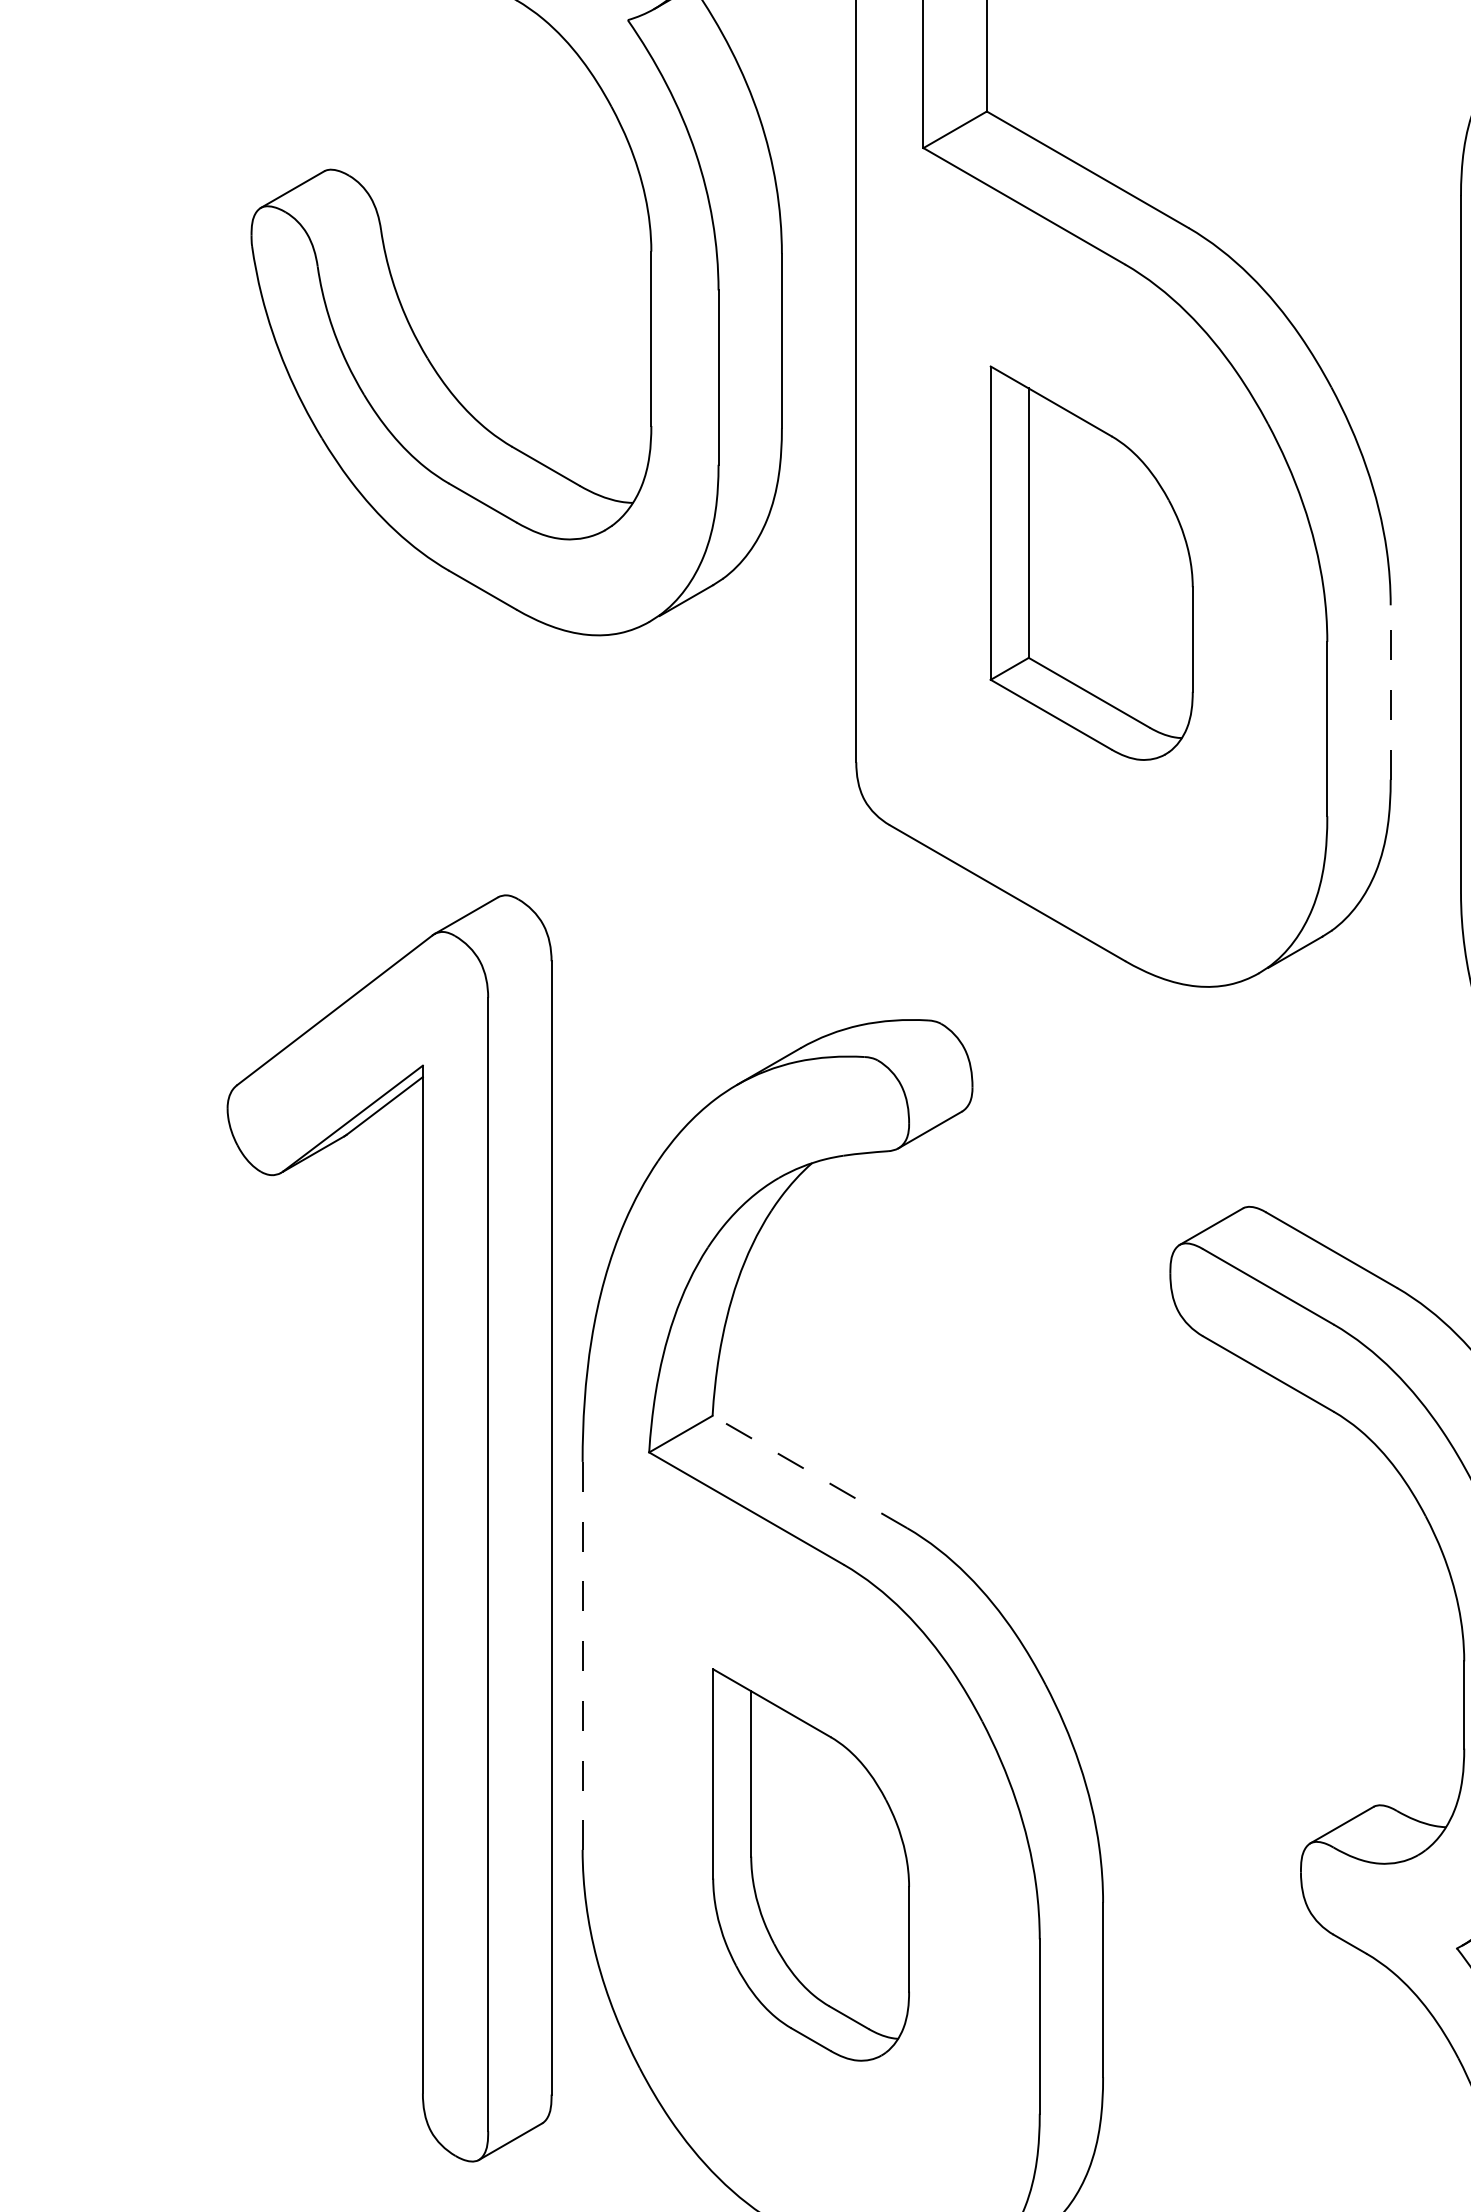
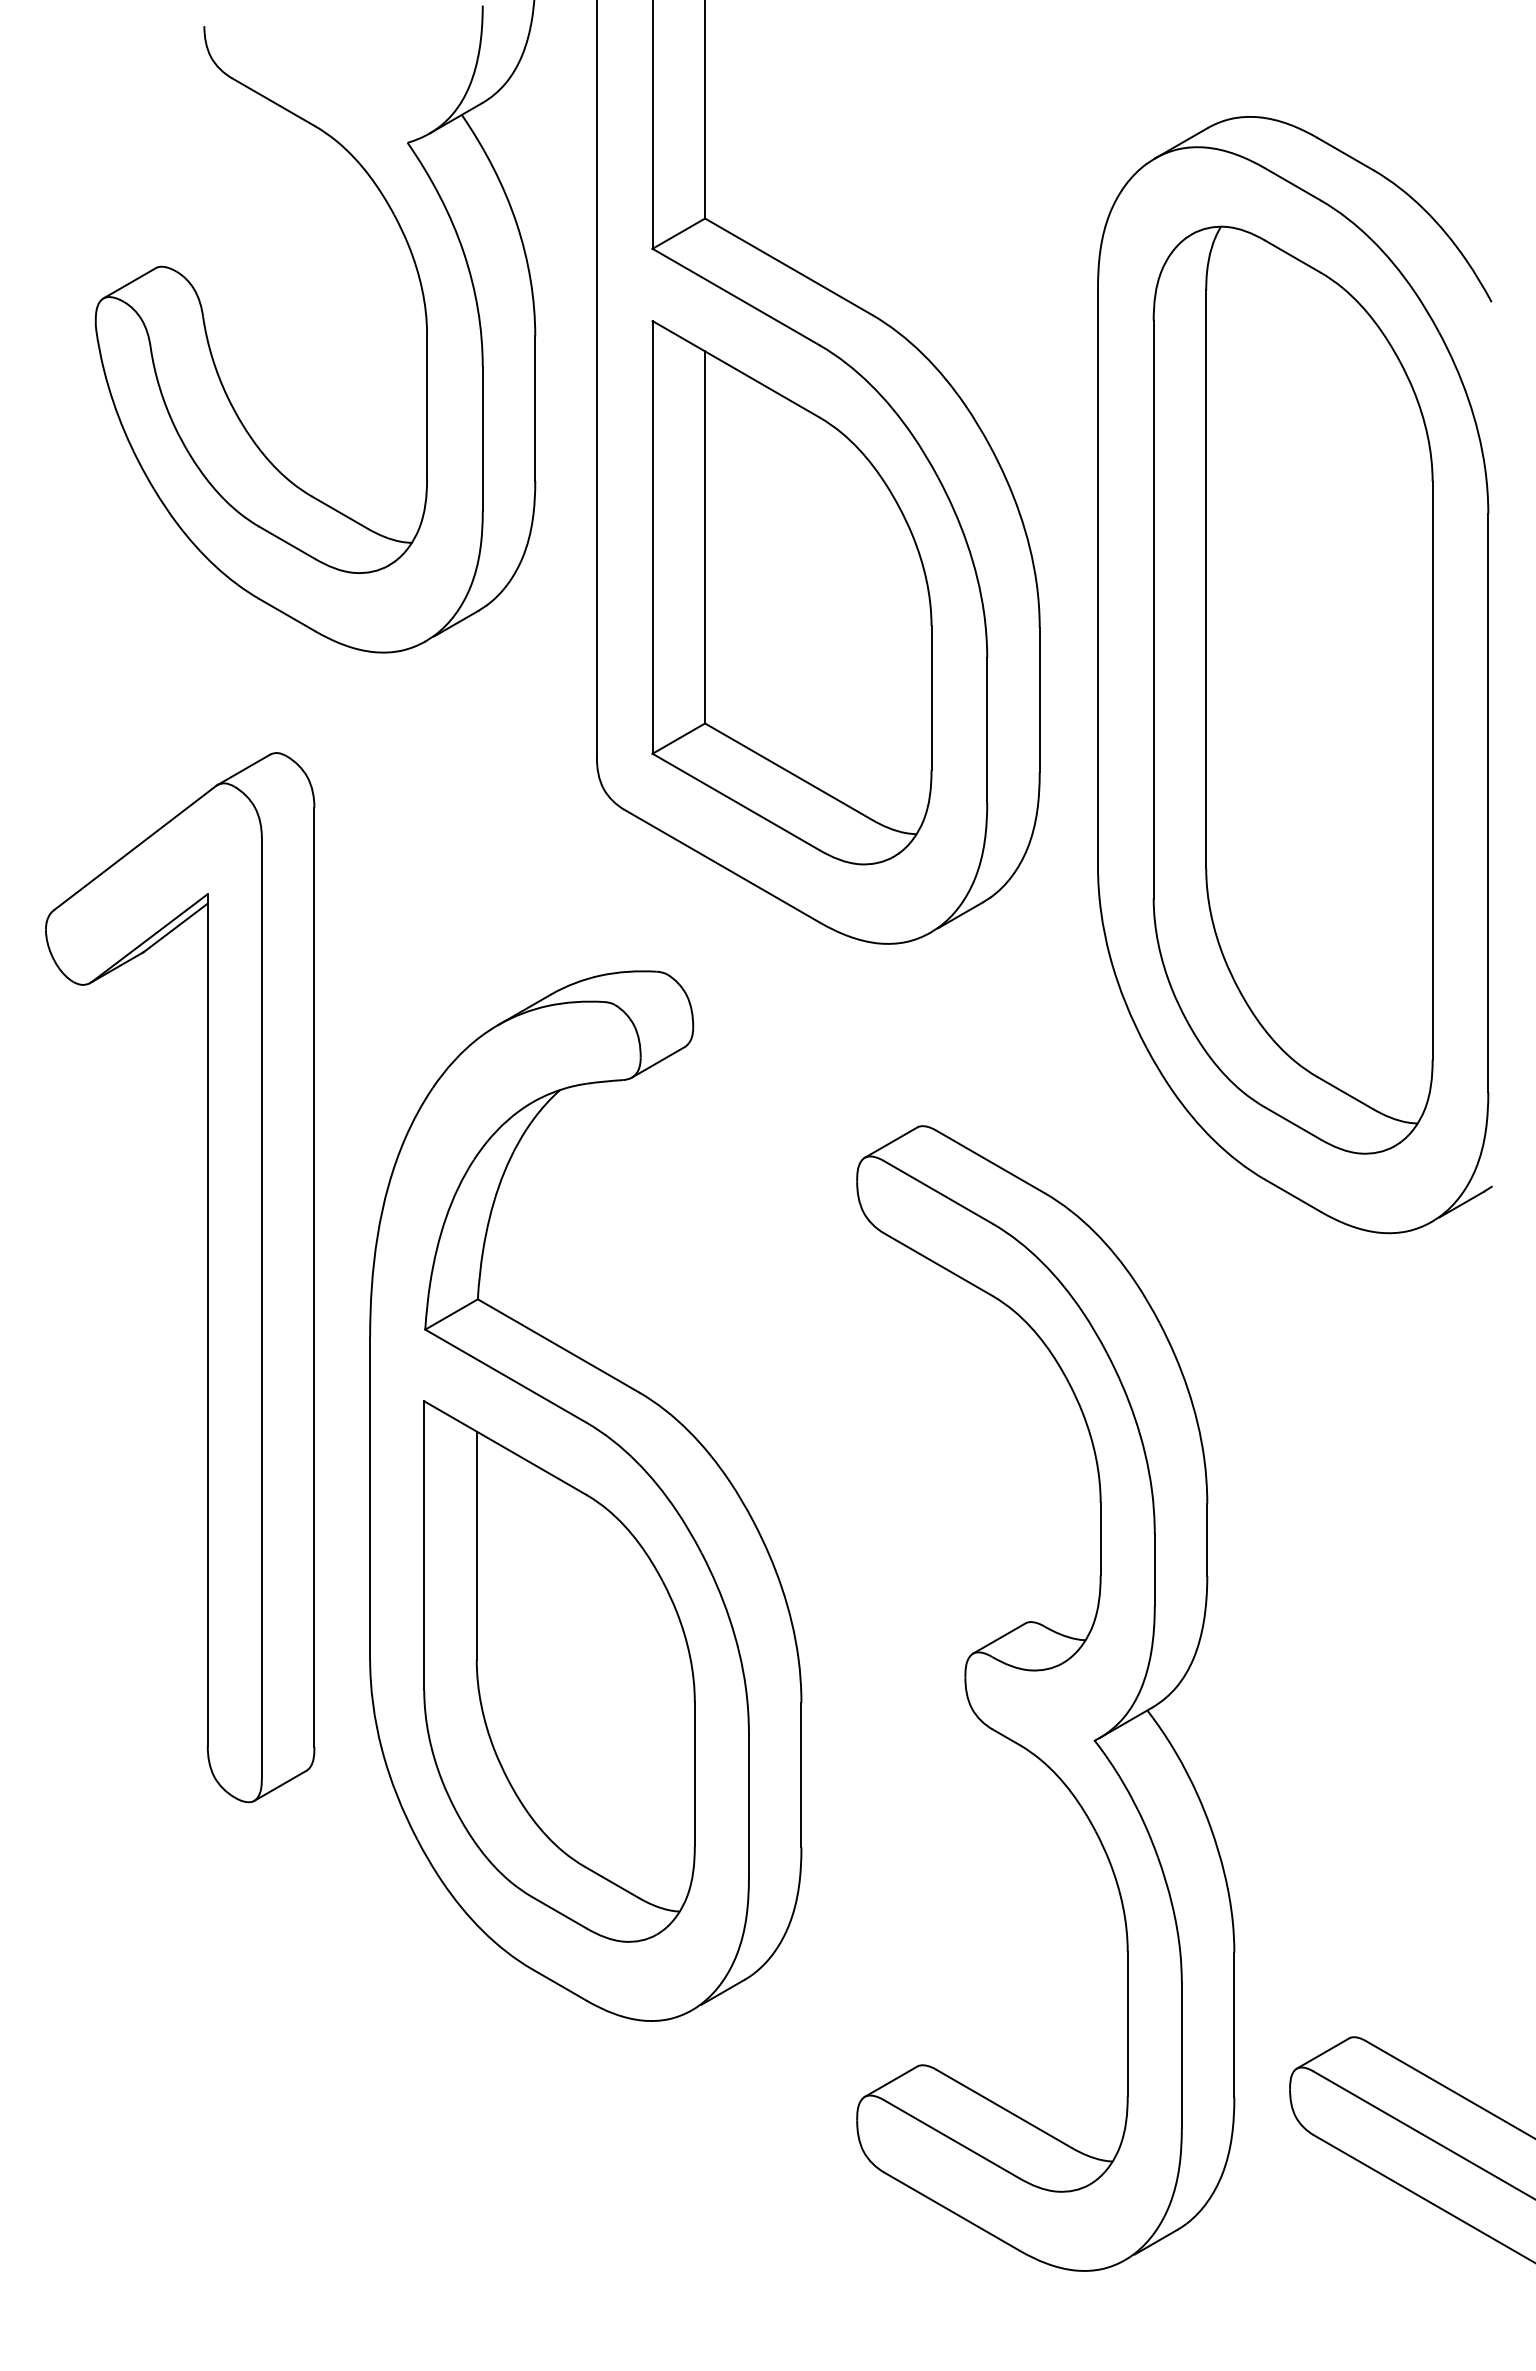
part: (1091, 562) -> (791, 592), size x1.67
line: (1390, 691) -> (1039, 699), dashed -> solid
line: (809, 1471) -> (558, 1345), dashed -> solid
part: (422, 1528) -> (207, 1277), moved
line: (583, 1656) -> (370, 1498), dashed -> solid
part: (811, 1864) -> (559, 1671), size x1.67

